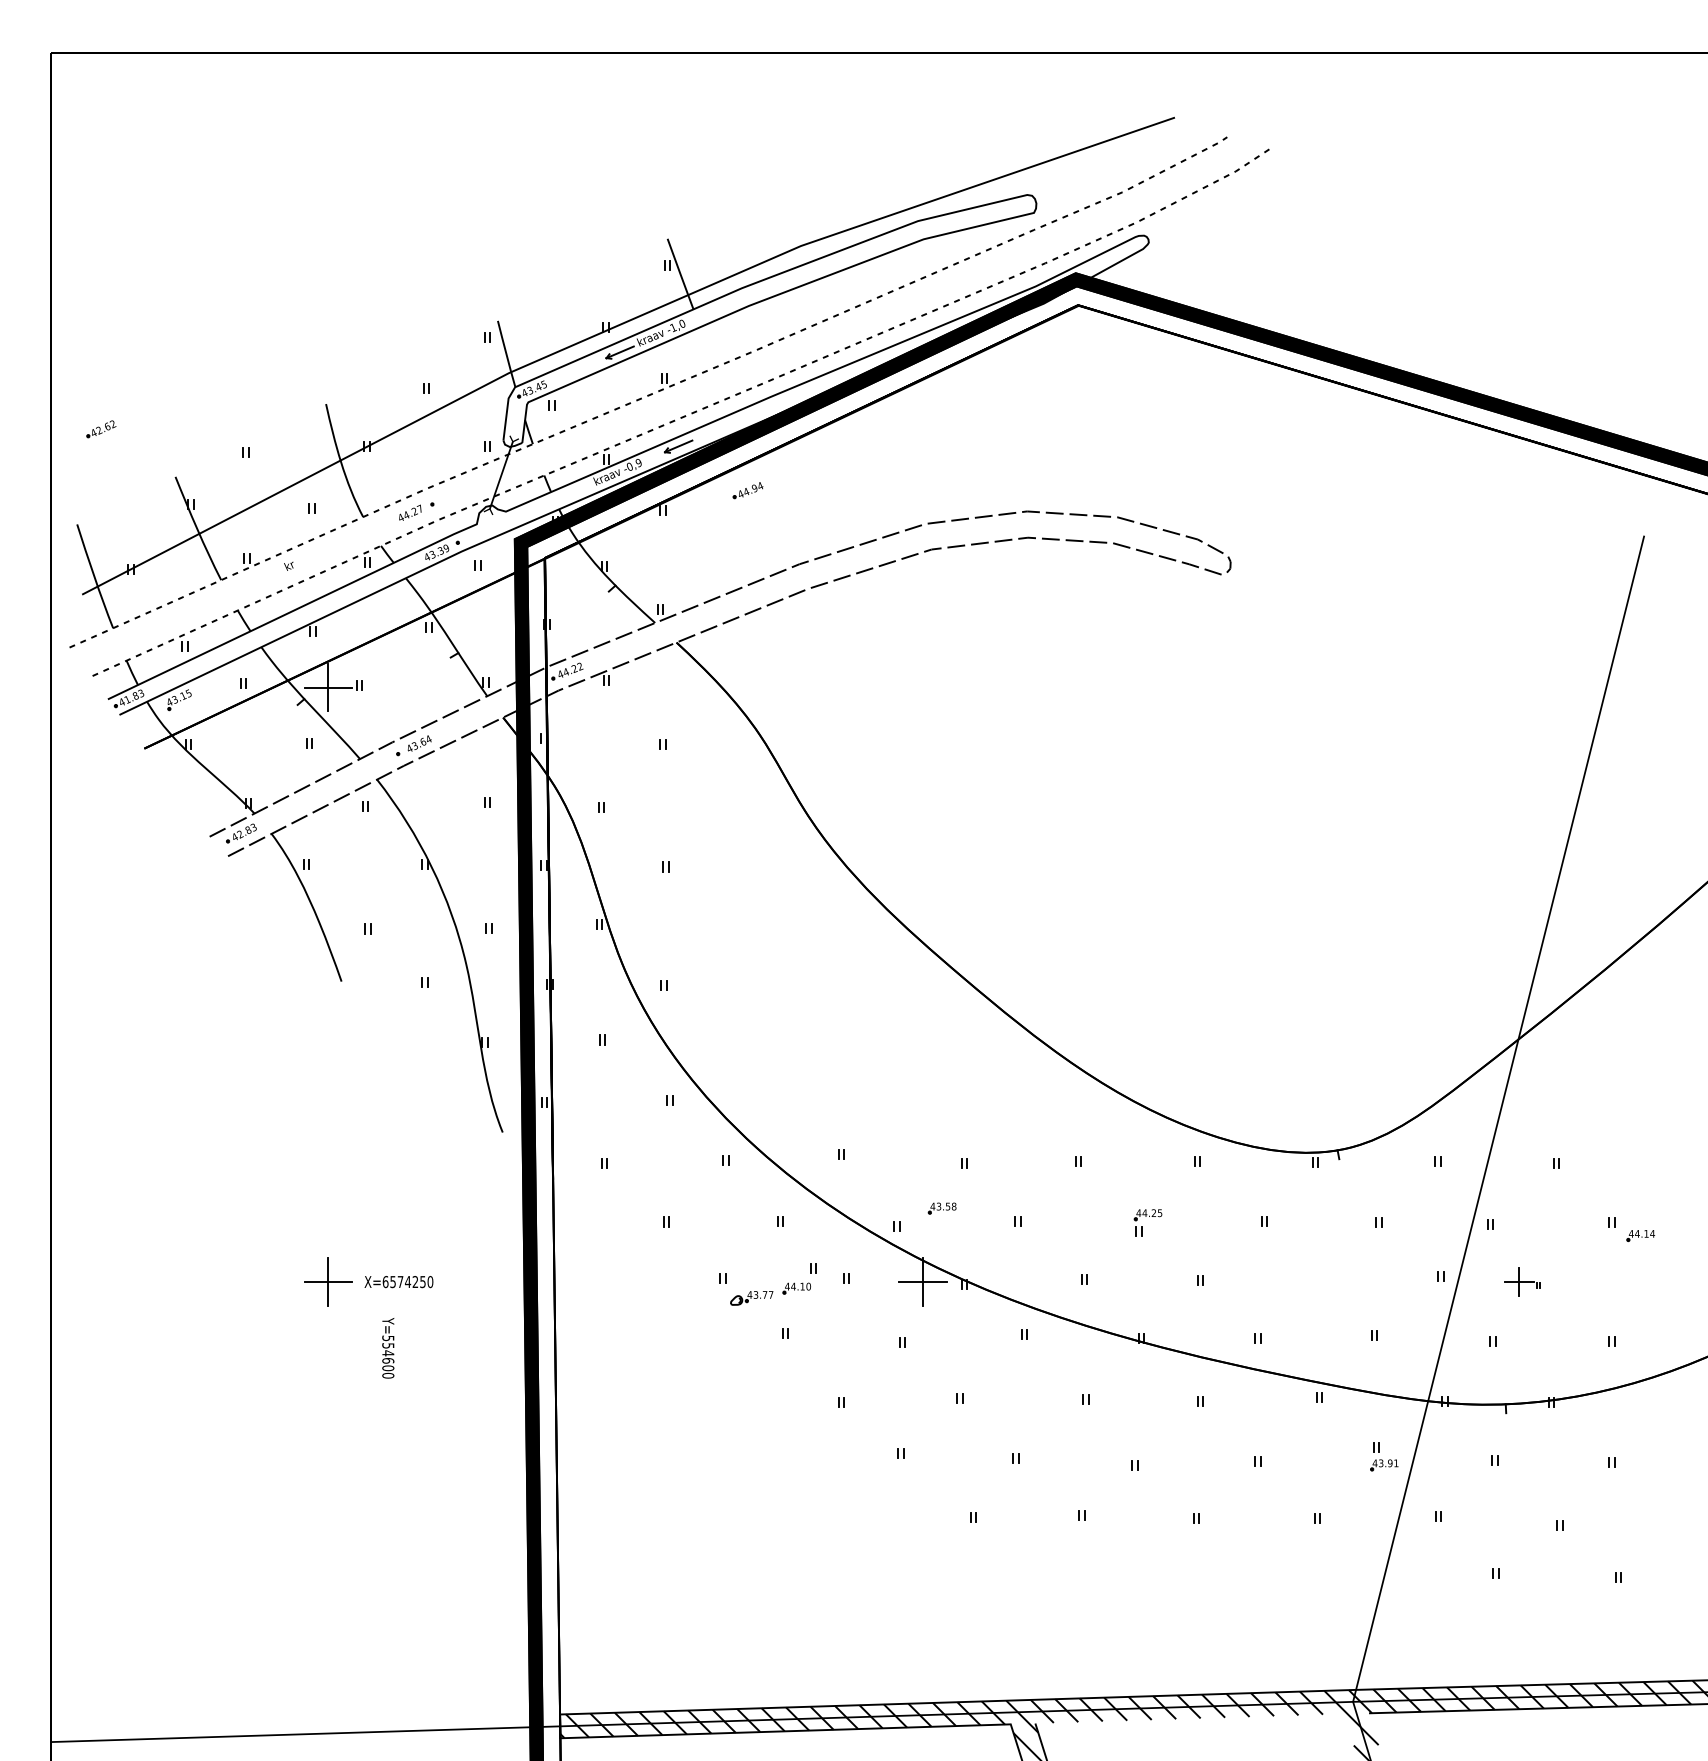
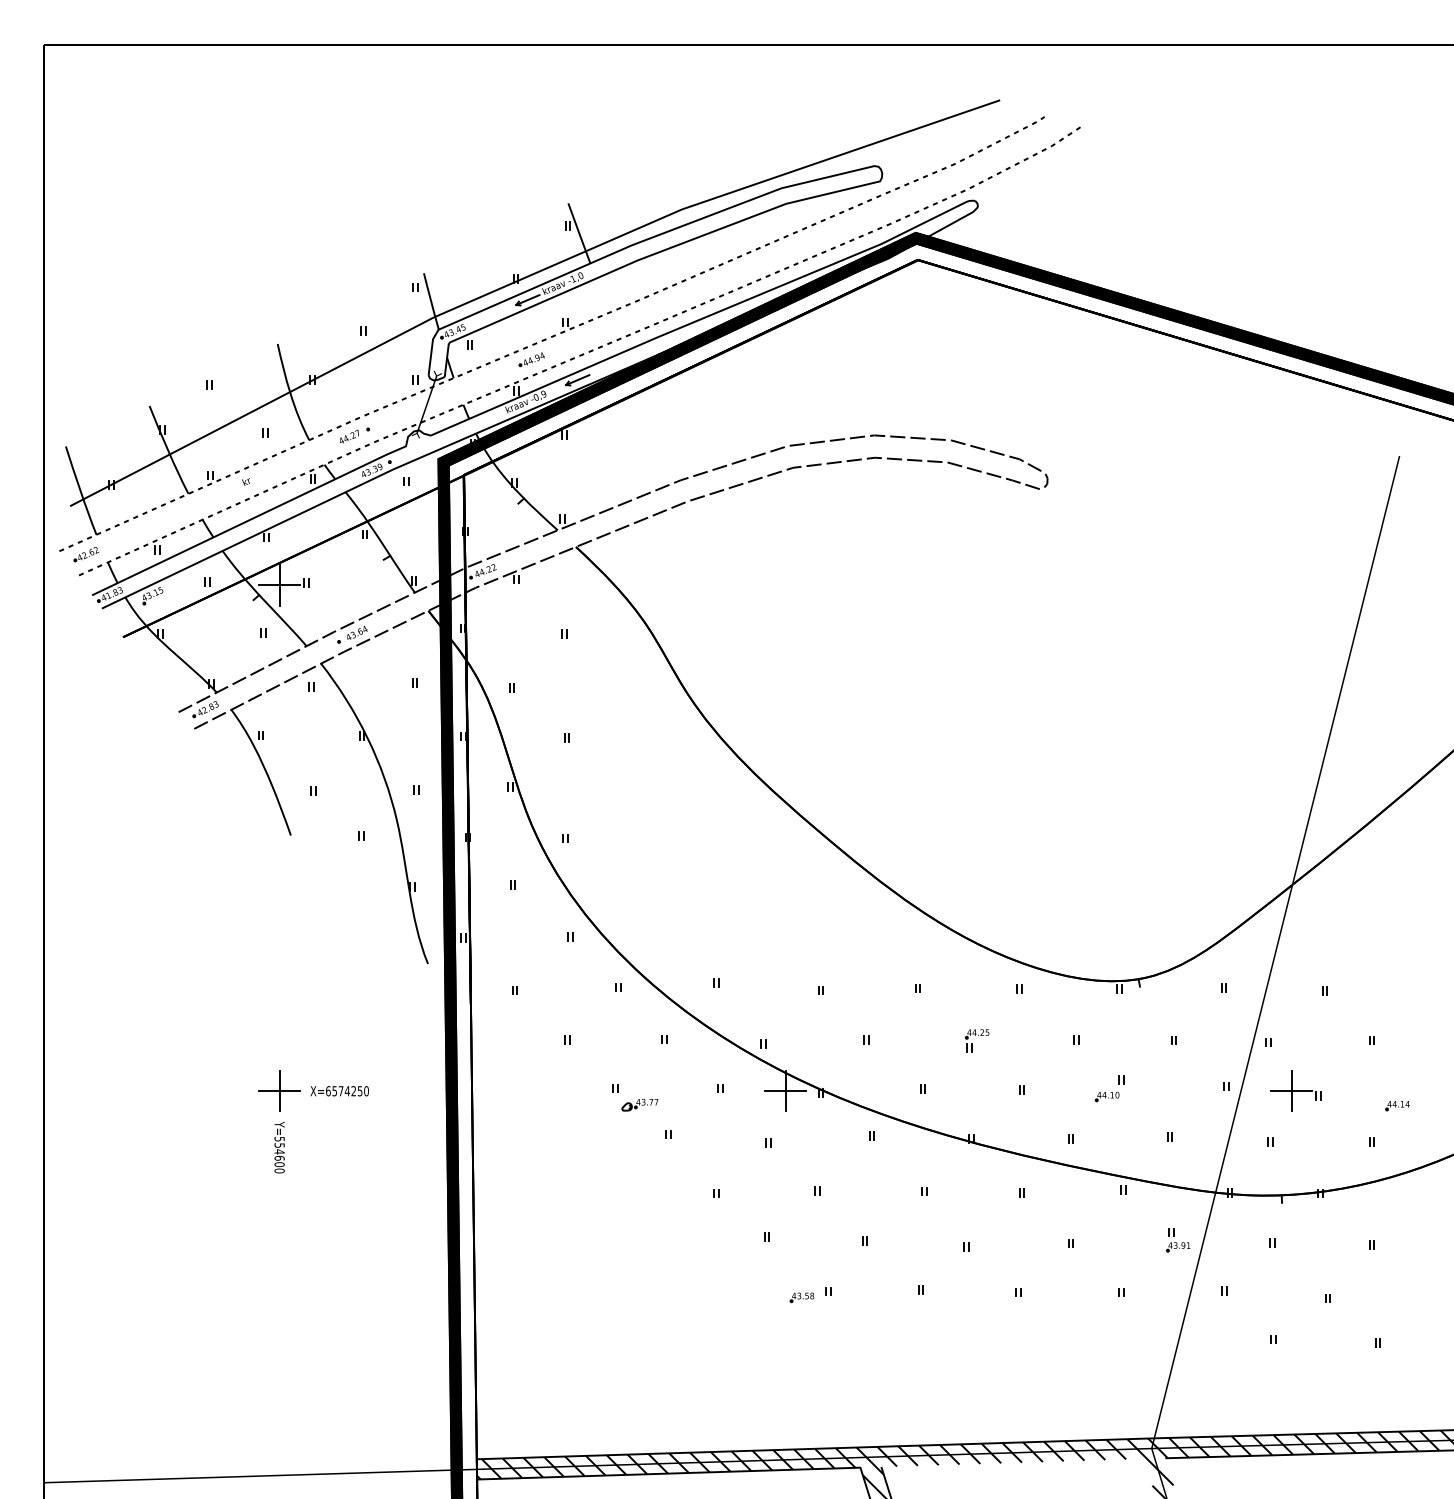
part: (101, 429) -> (86, 554), moved
part: (747, 490) -> (531, 359), moved
part: (941, 1208) -> (801, 1297), moved
part: (1640, 1236) -> (1397, 1106), moved
part: (799, 1278) -> (1109, 1088), moved
part: (1521, 1281) -> (1295, 1090), size x1.67
text: (388, 1348) -> (279, 1147), moved

